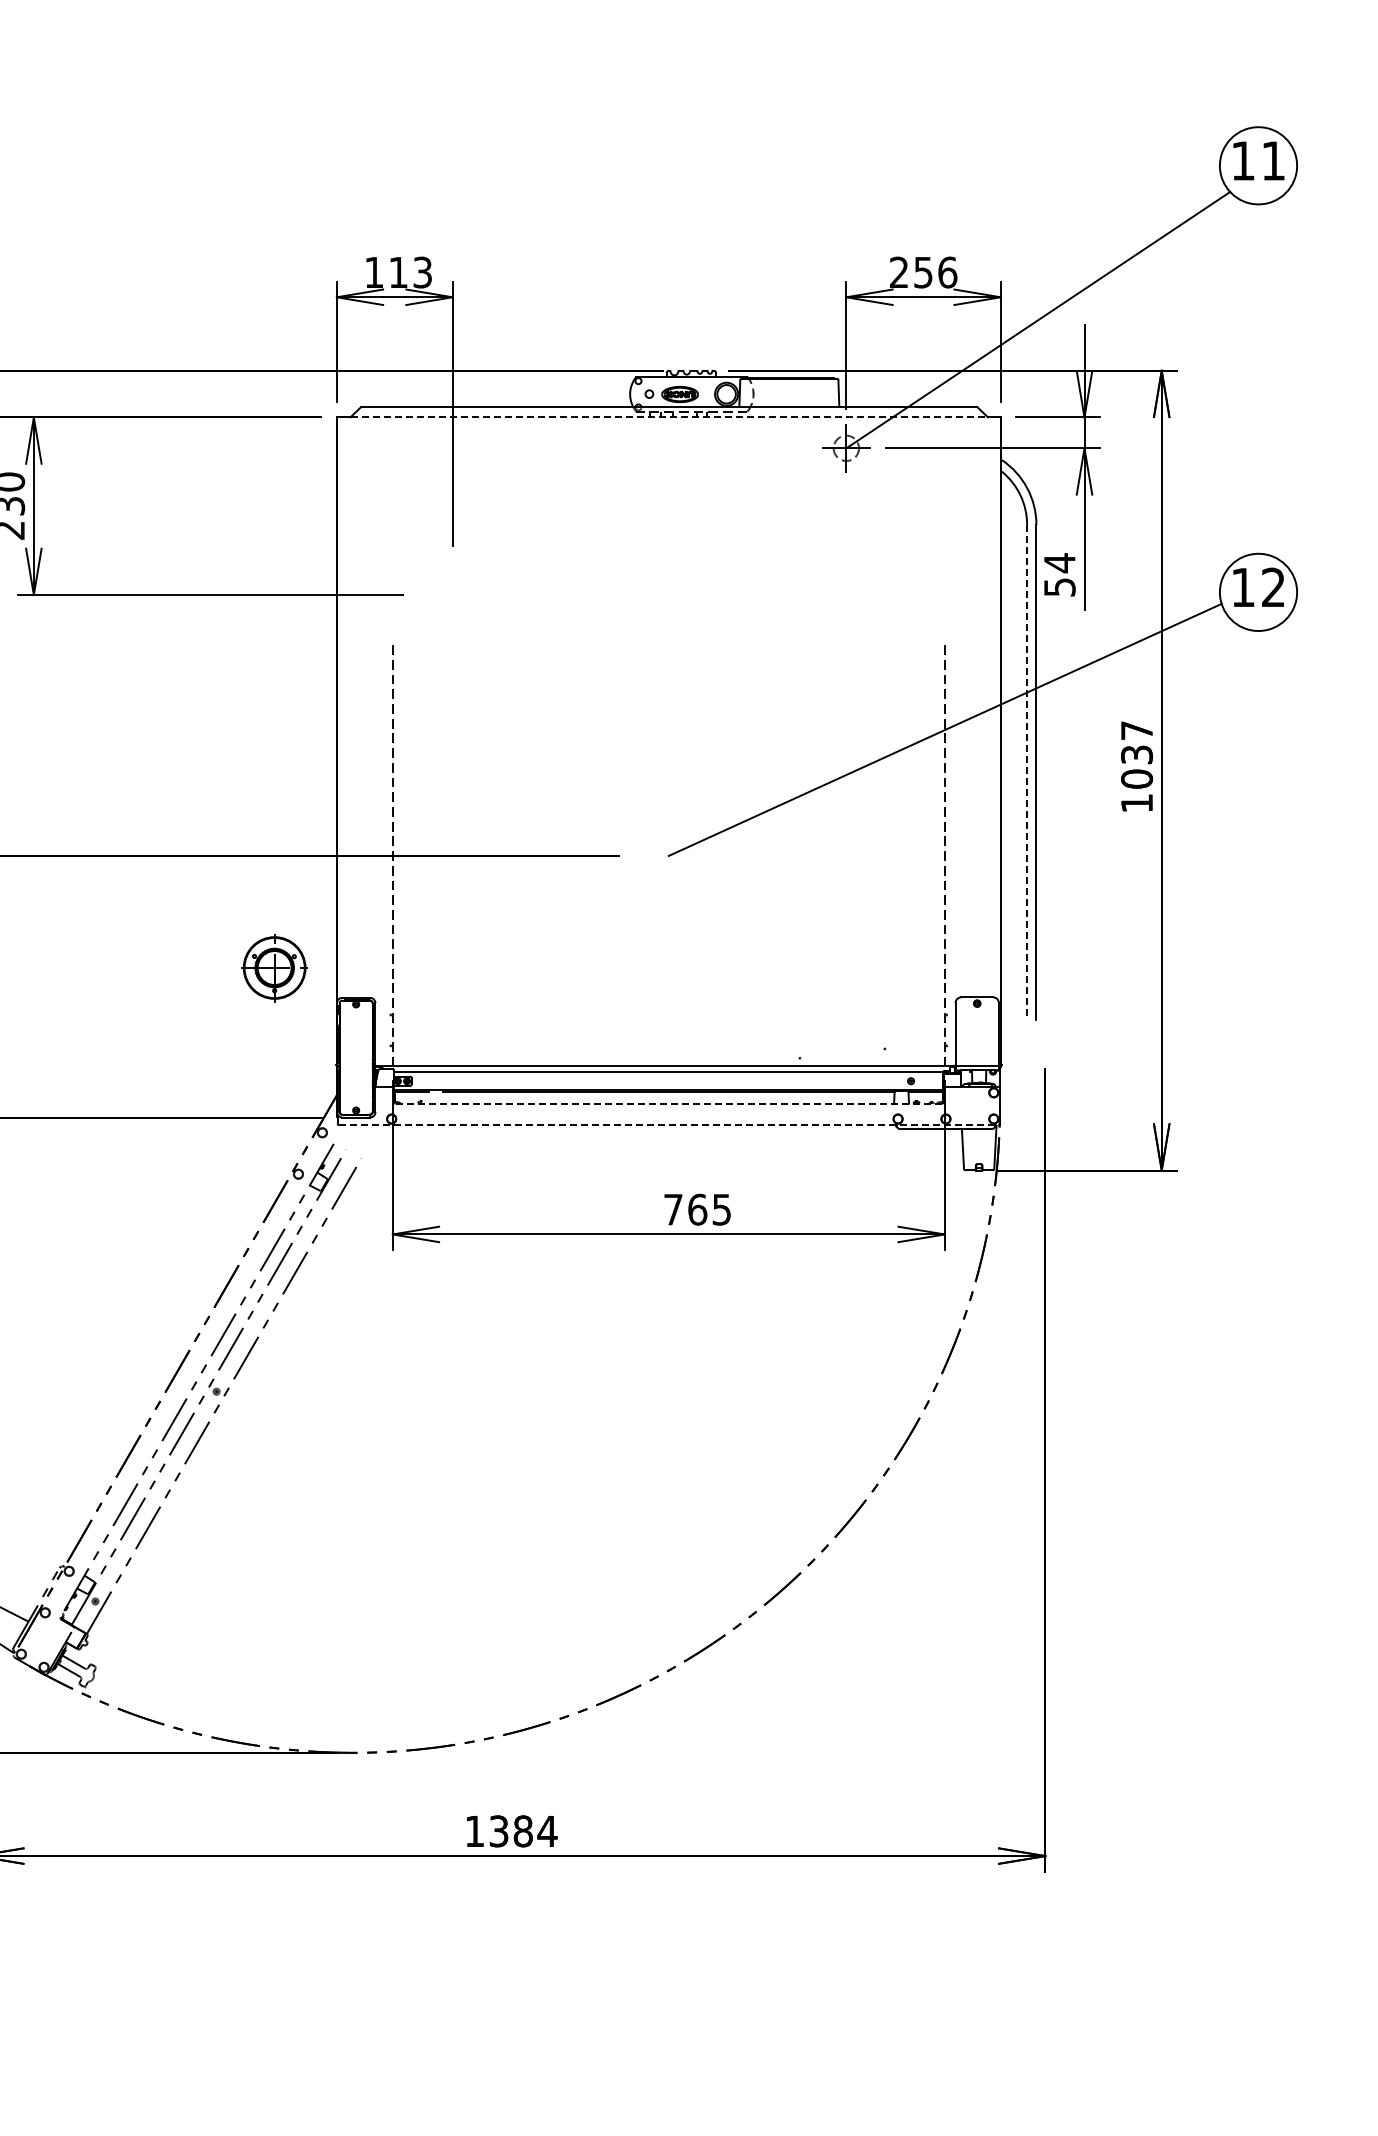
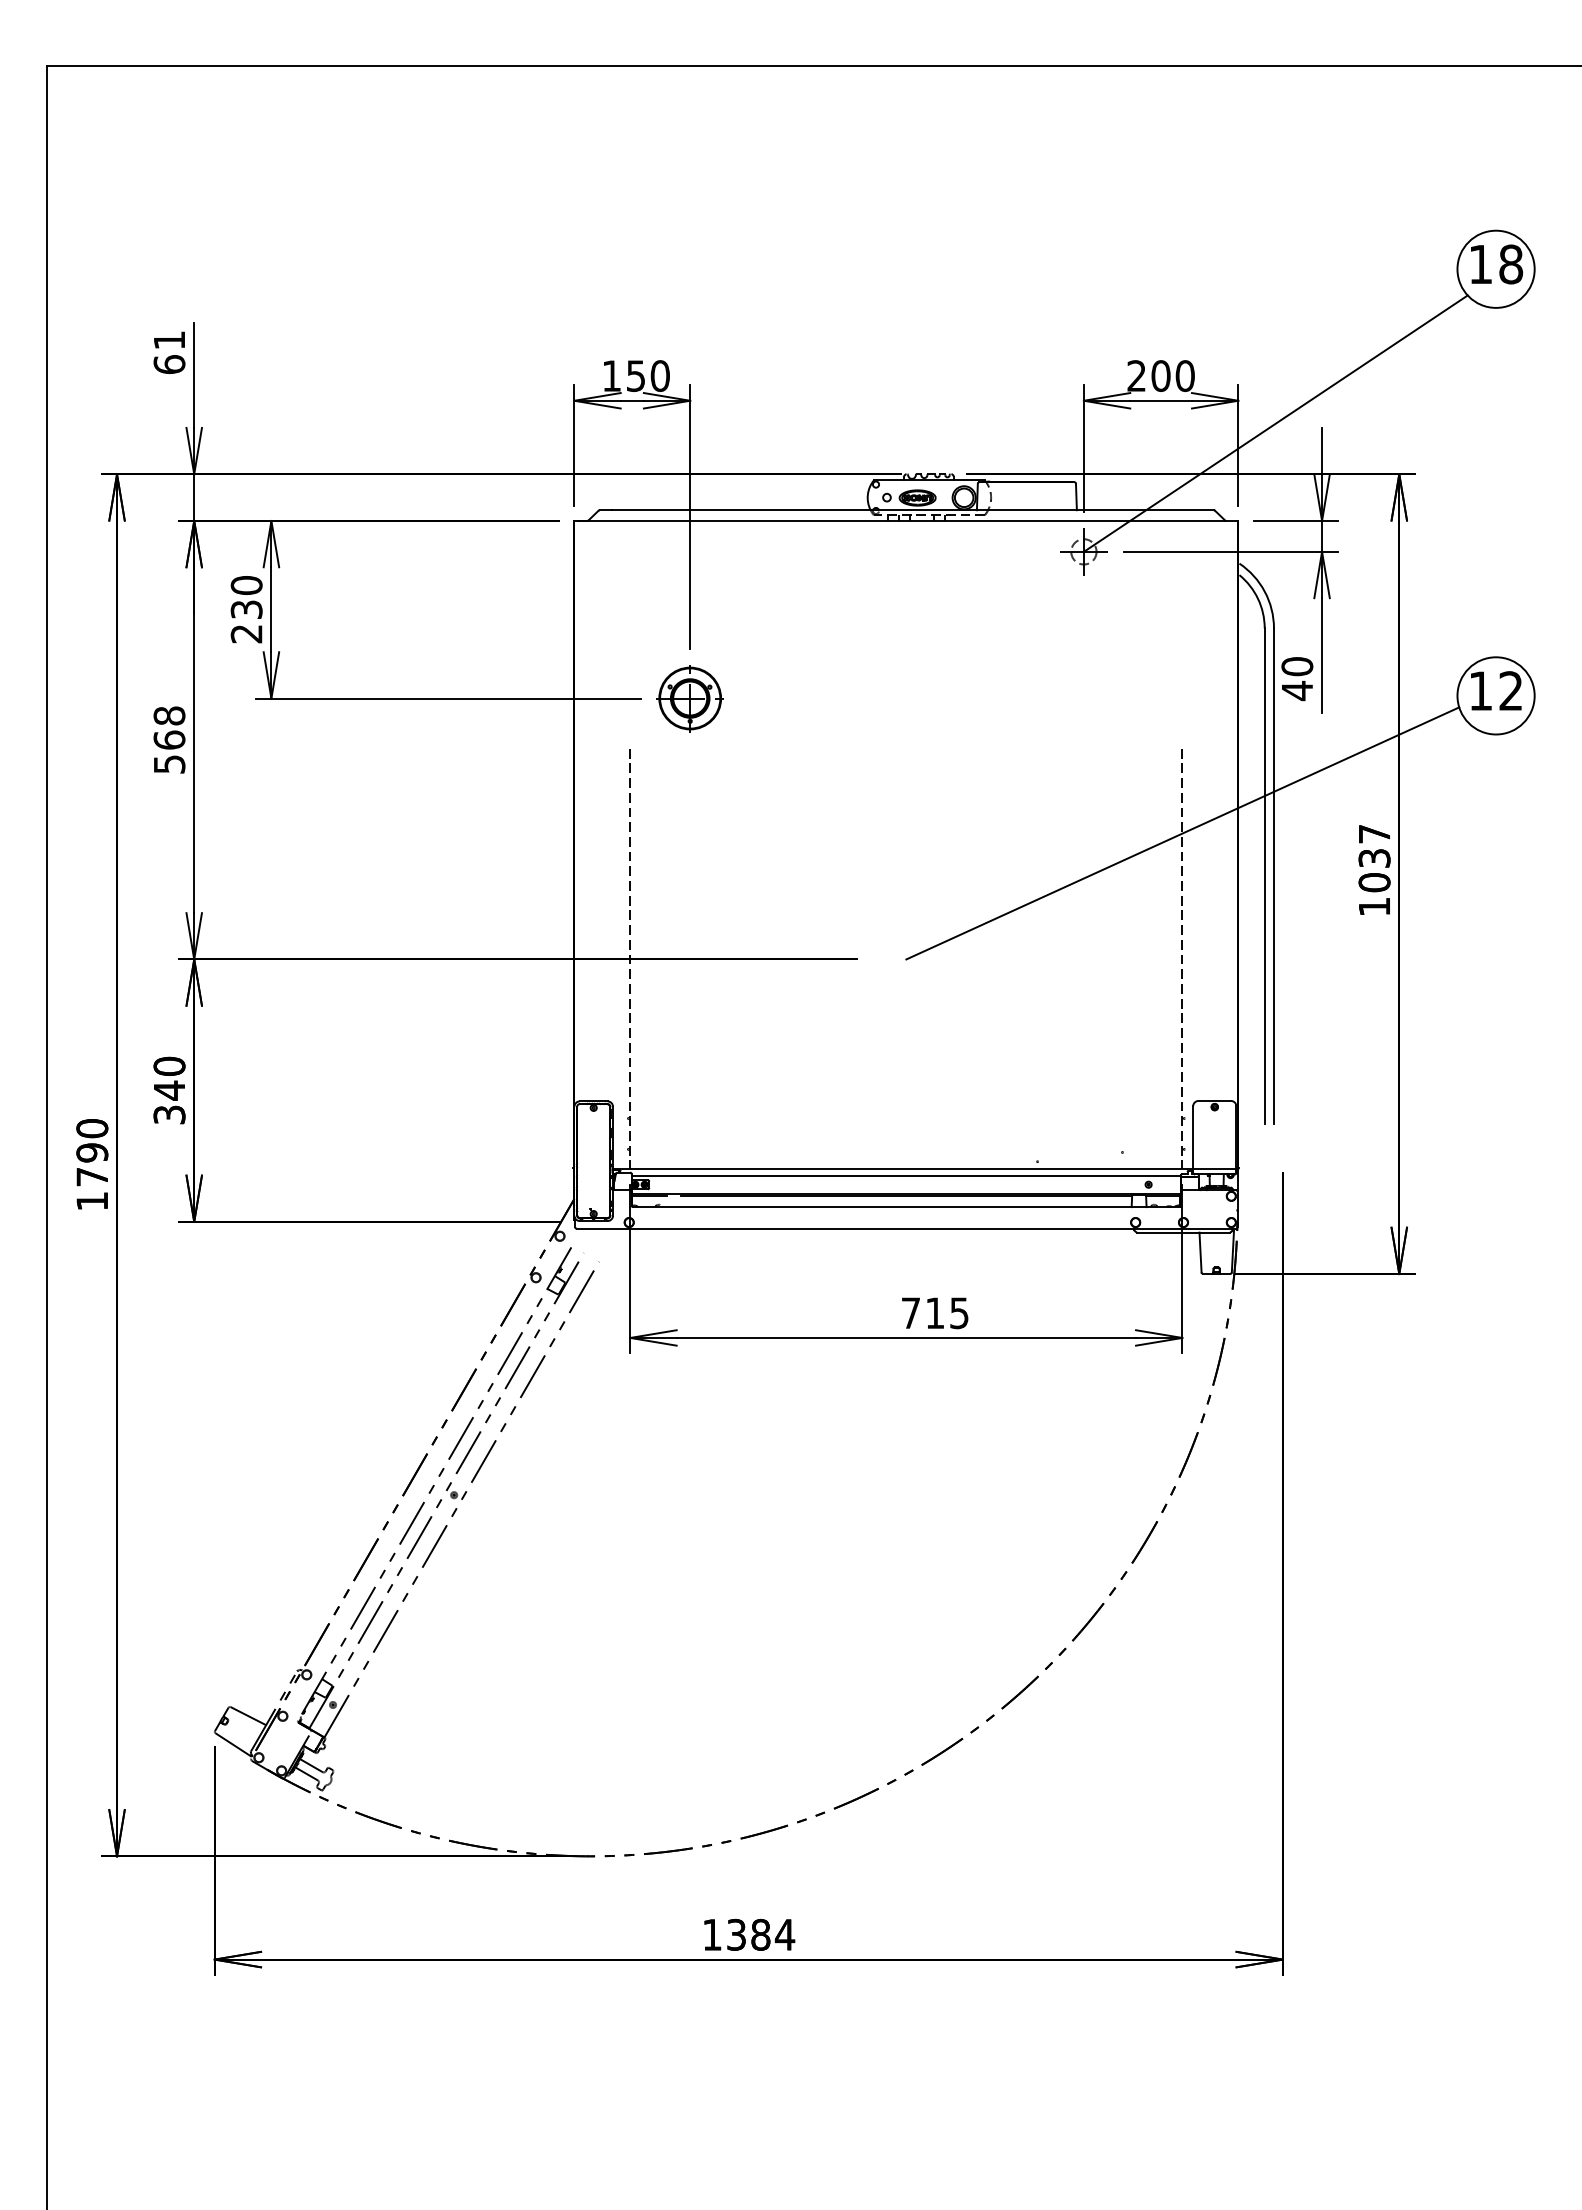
text: (1273, 161) -> (1511, 264), 11 -> 18
text: (934, 272) -> (1172, 375), 256 -> 200
text: (410, 273) -> (648, 376), 113 -> 150
line: (664, 417) -> (902, 520), dashed -> solid
text: (1059, 575) -> (1297, 678), 54 -> 40
line: (1026, 773) -> (1264, 876), dashed -> solid
part: (273, 968) -> (689, 698), moved
line: (668, 1104) -> (906, 1207), dashed -> solid
line: (668, 1125) -> (906, 1228), dashed -> solid
text: (696, 1210) -> (934, 1313), 765 -> 715

